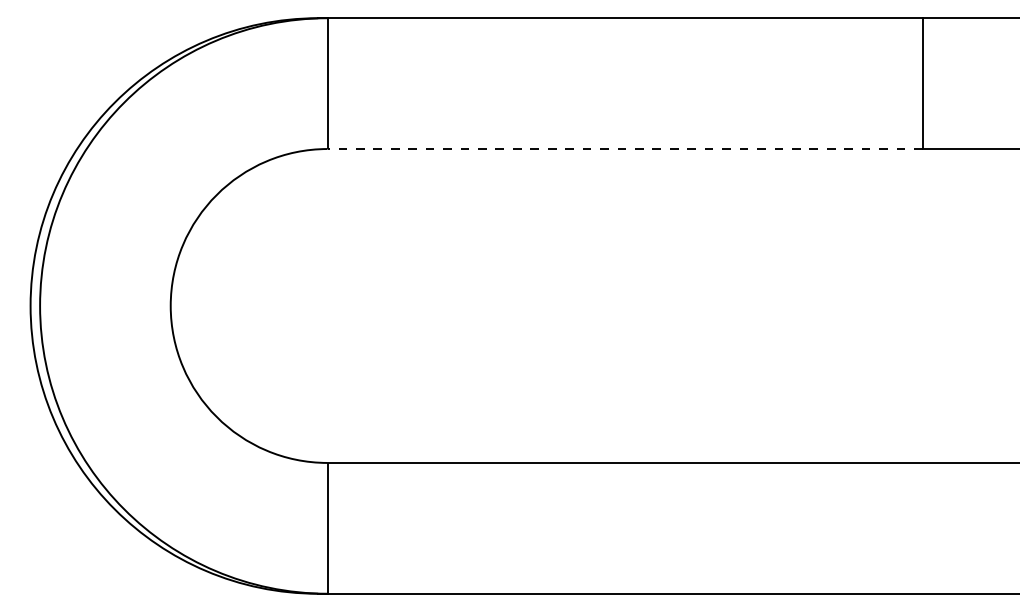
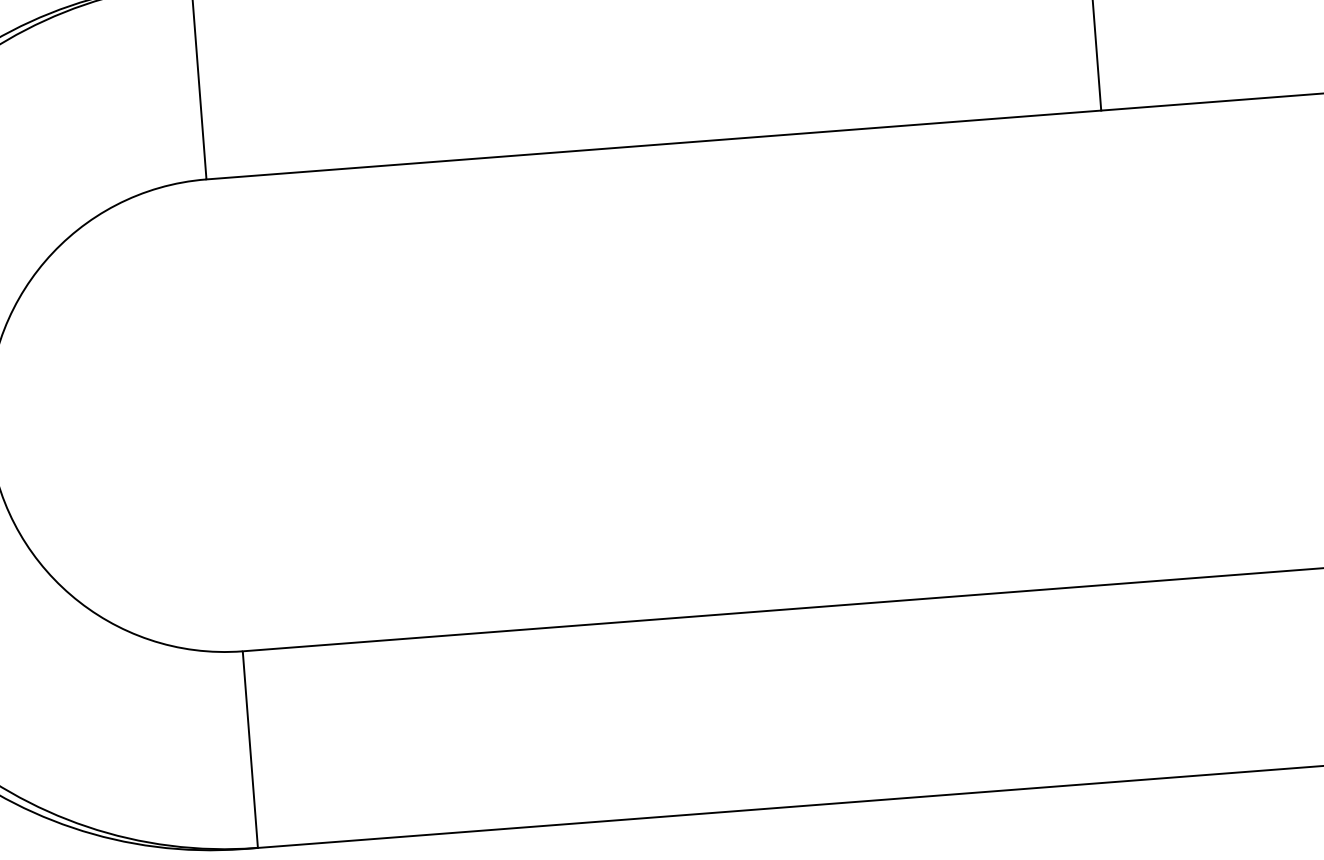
line: (625, 149) -> (654, 145), dashed -> solid

